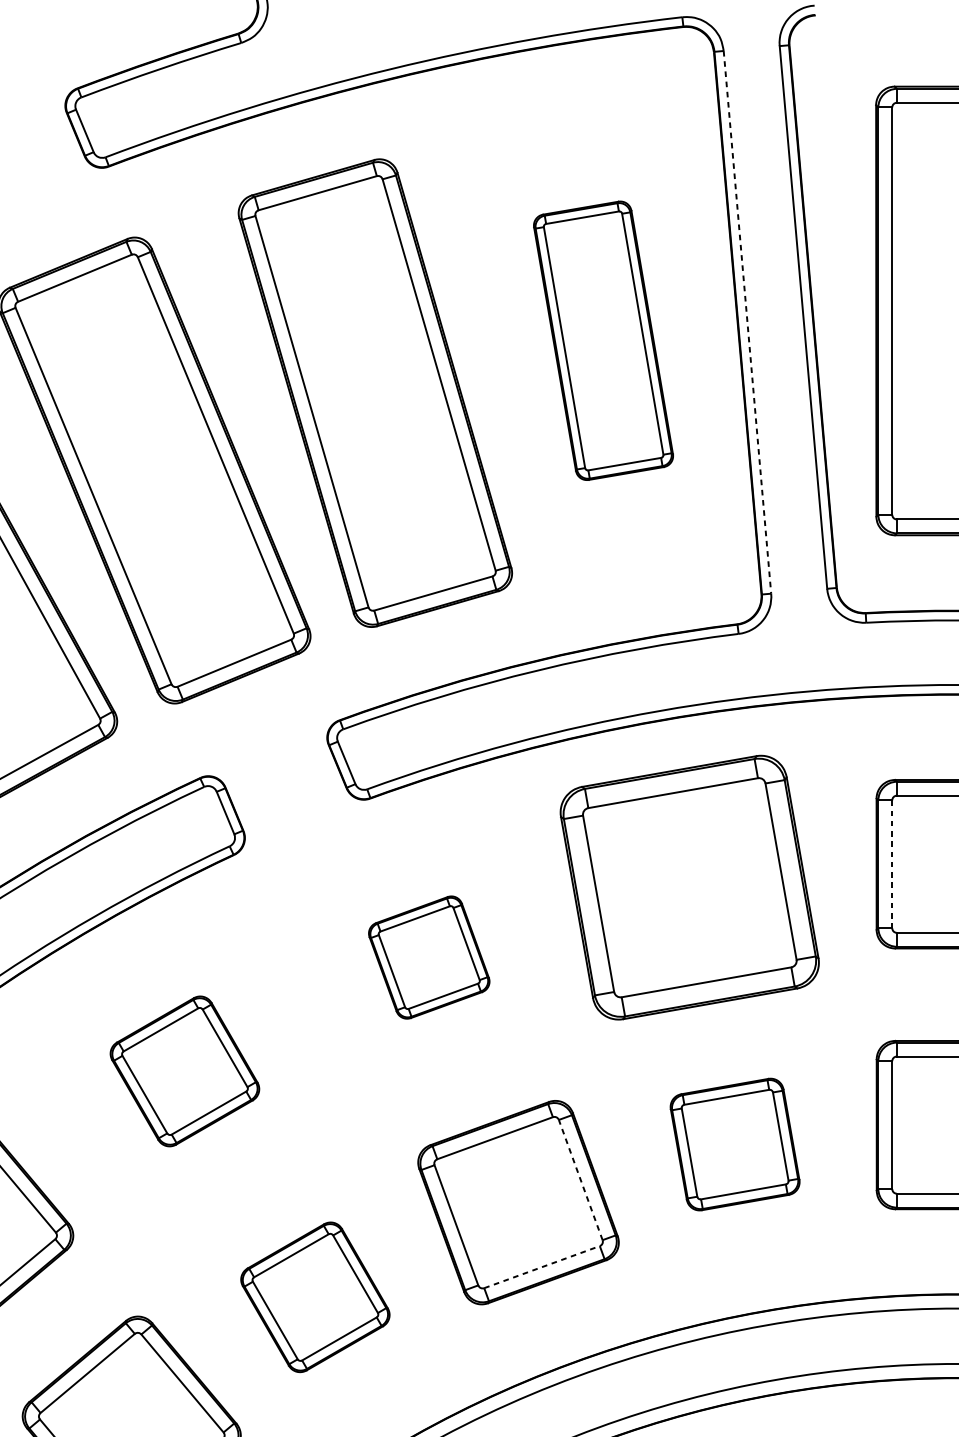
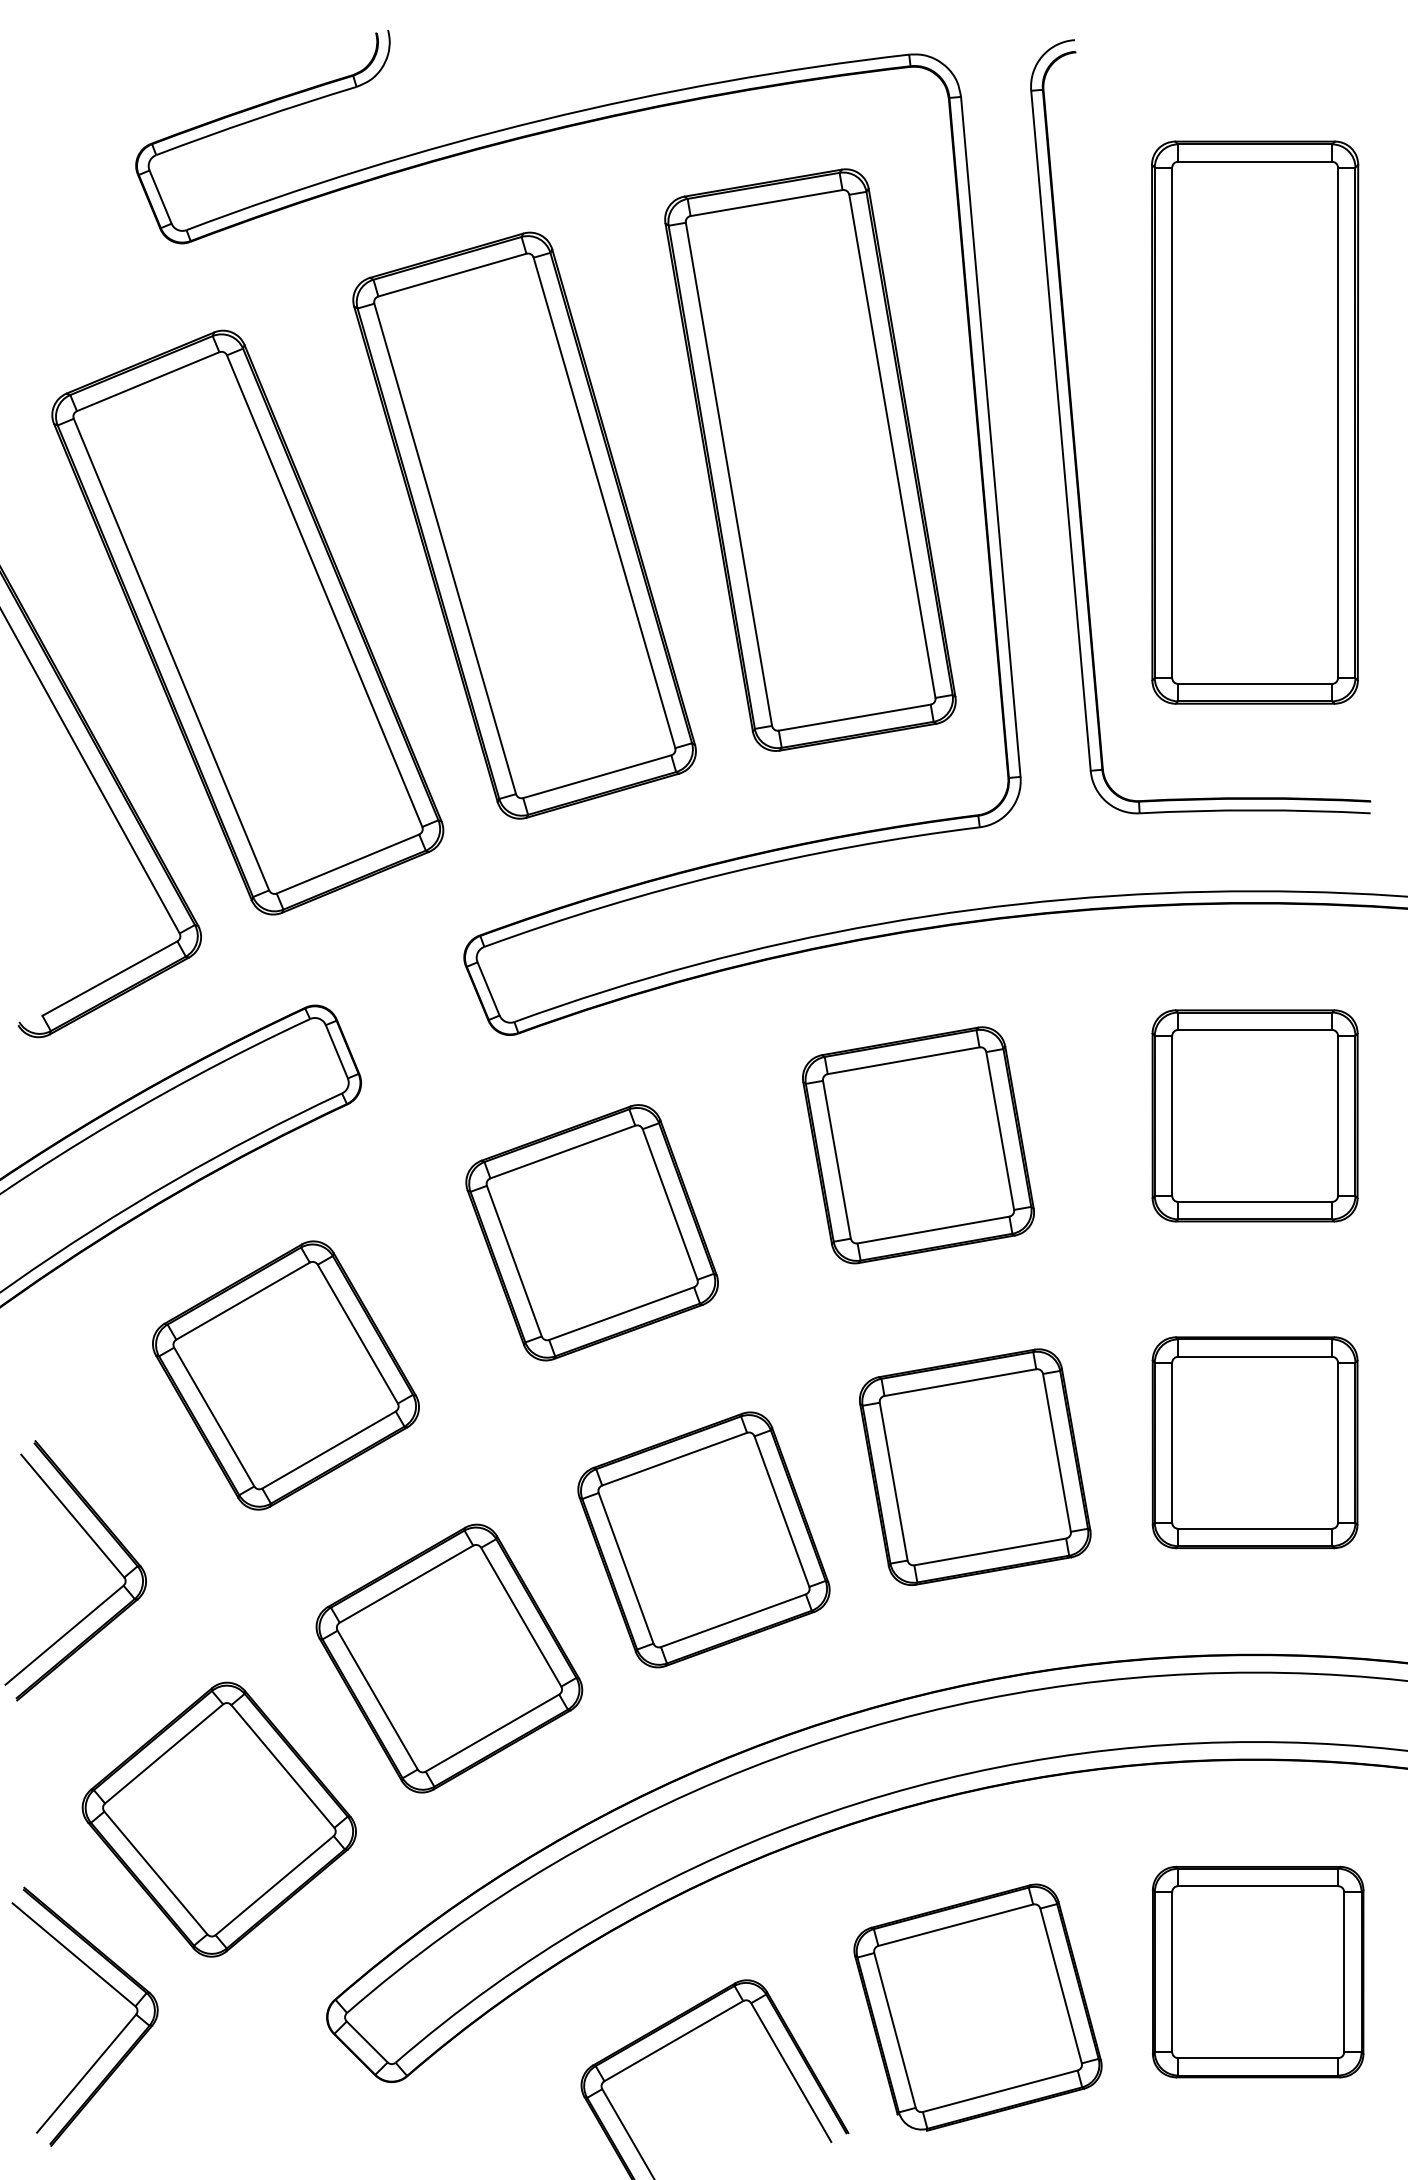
line: (747, 322) -> (990, 437), dashed -> solid
part: (603, 340) -> (810, 459), size x1.67
line: (892, 864) -> (1172, 1116), dashed -> solid
part: (689, 887) -> (918, 1145), size x0.71
part: (428, 957) -> (591, 1232), size x1.67
part: (184, 1071) -> (285, 1375), size x1.43
part: (735, 1144) -> (975, 1466), size x1.43
line: (580, 1179) -> (781, 1511), dashed -> solid
line: (542, 1266) -> (733, 1620), dashed -> solid
part: (315, 1297) -> (449, 1658), size x1.43

